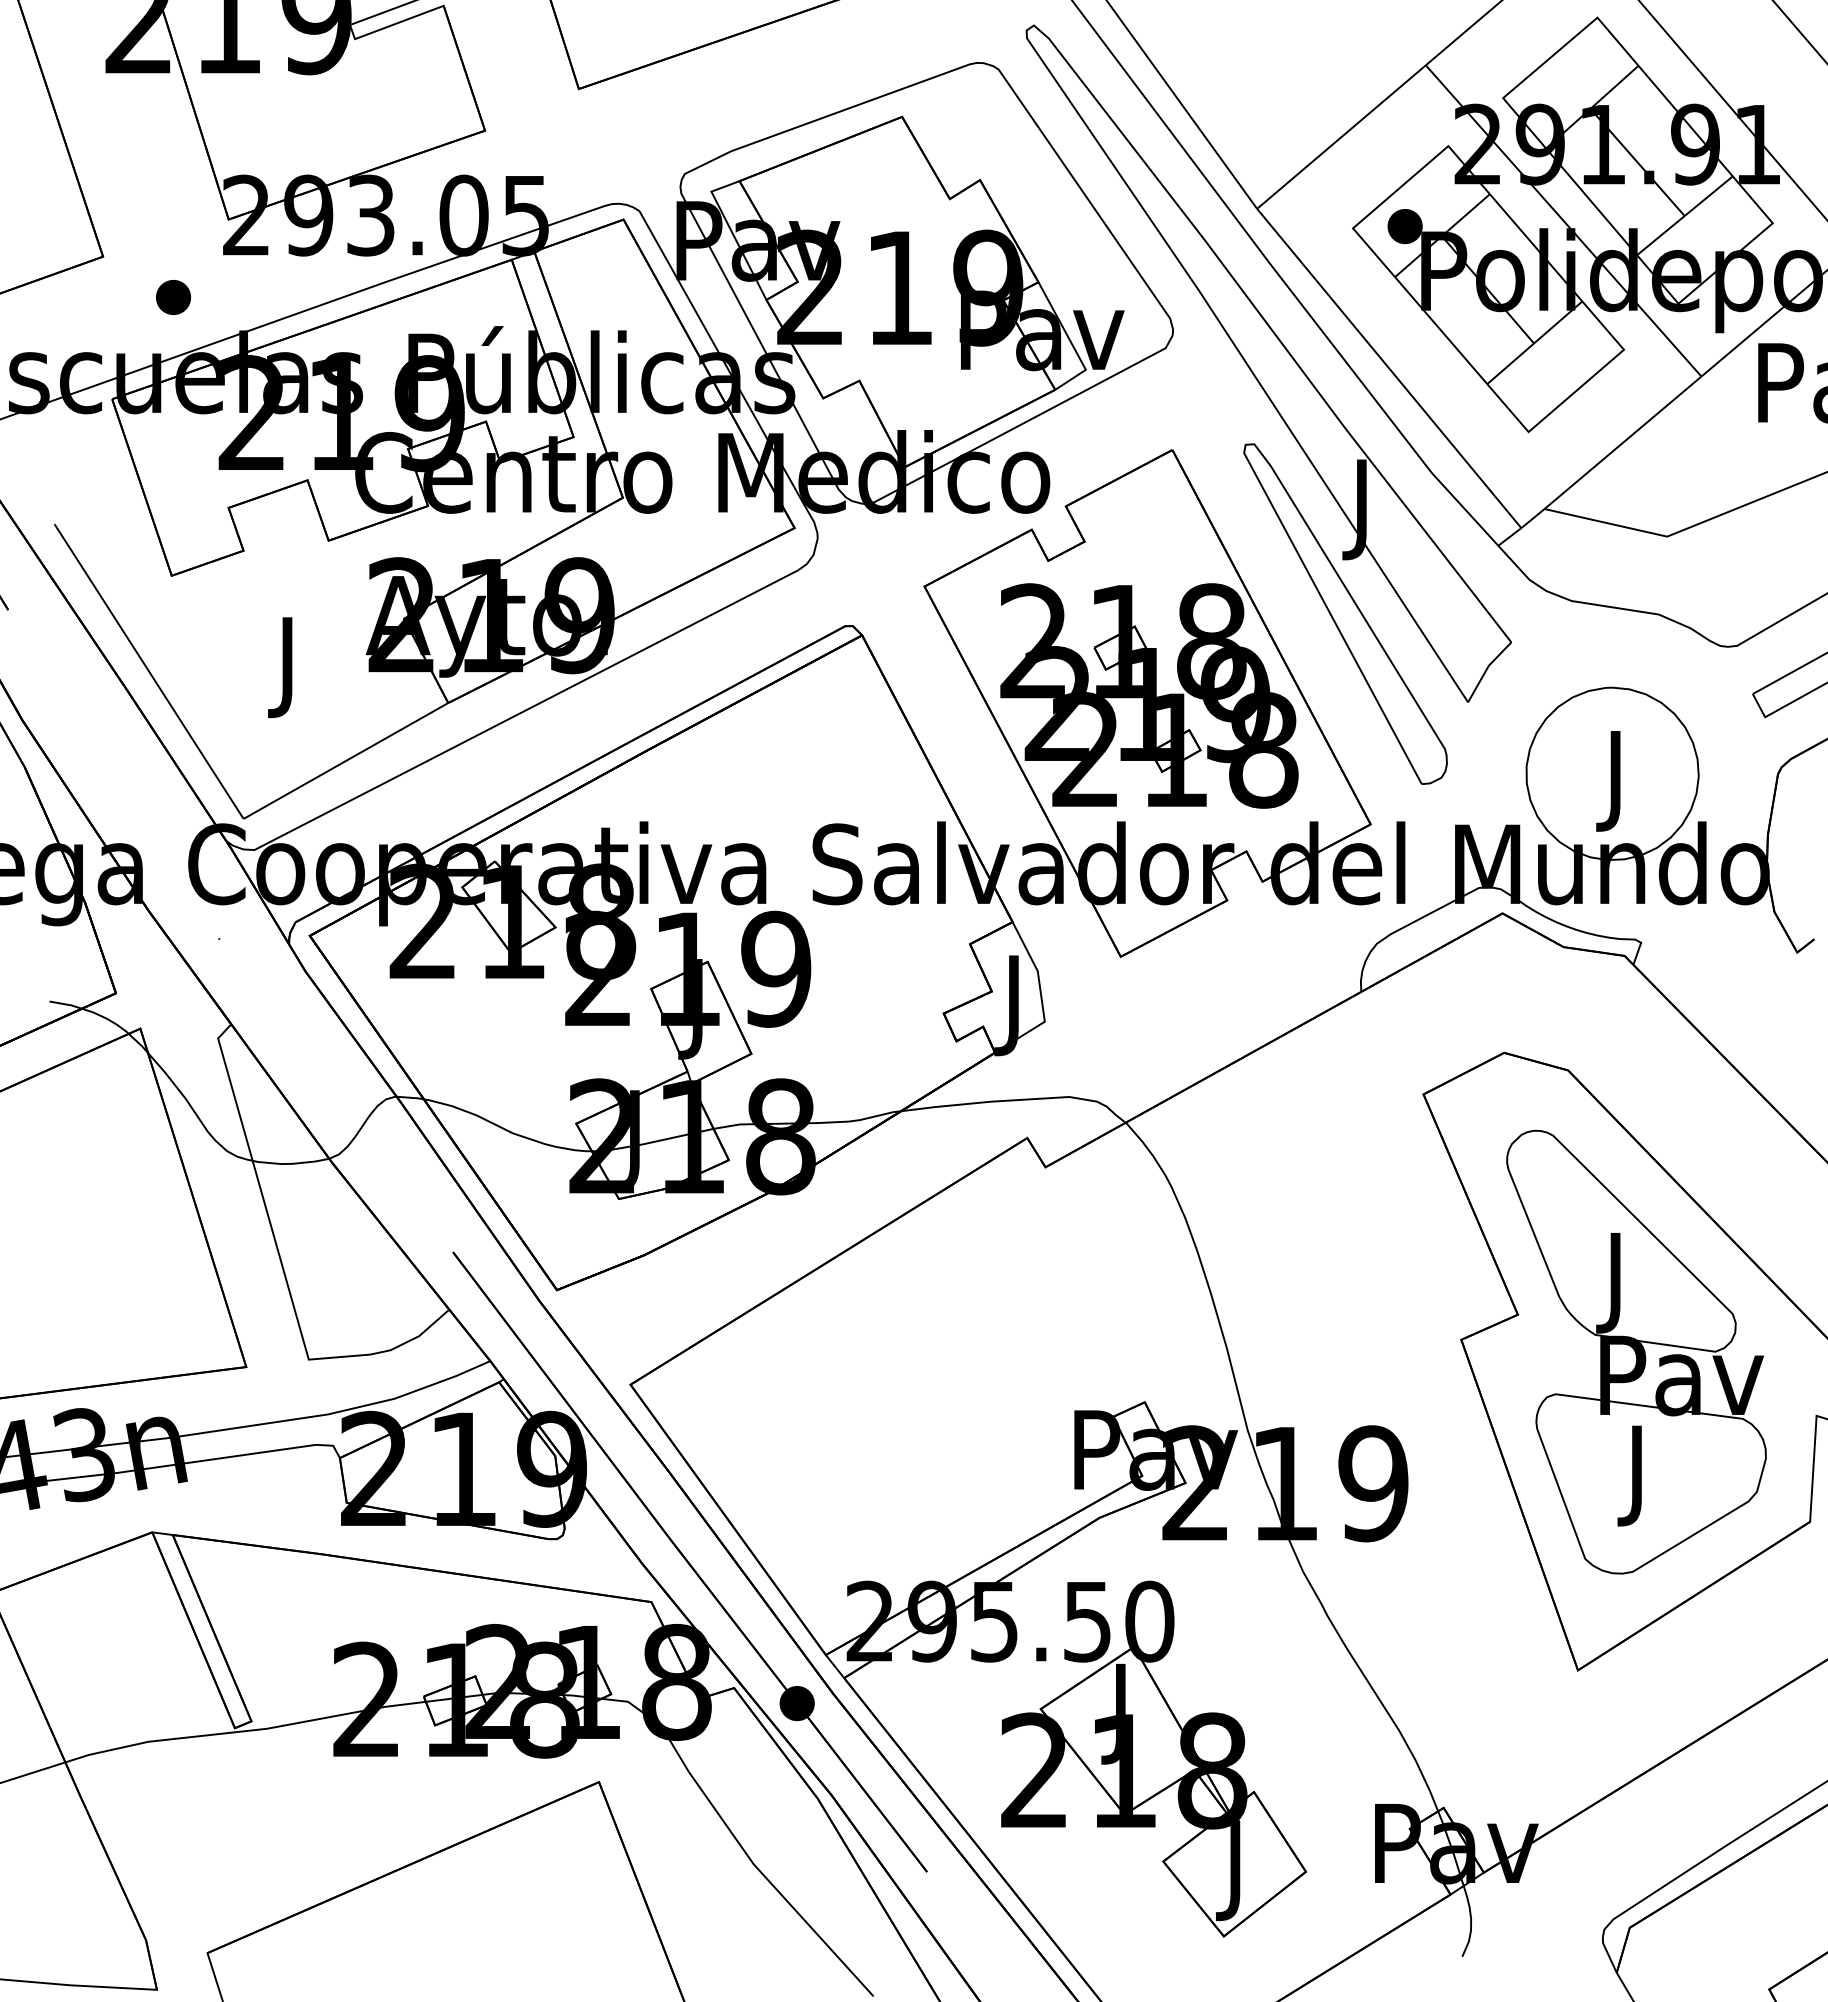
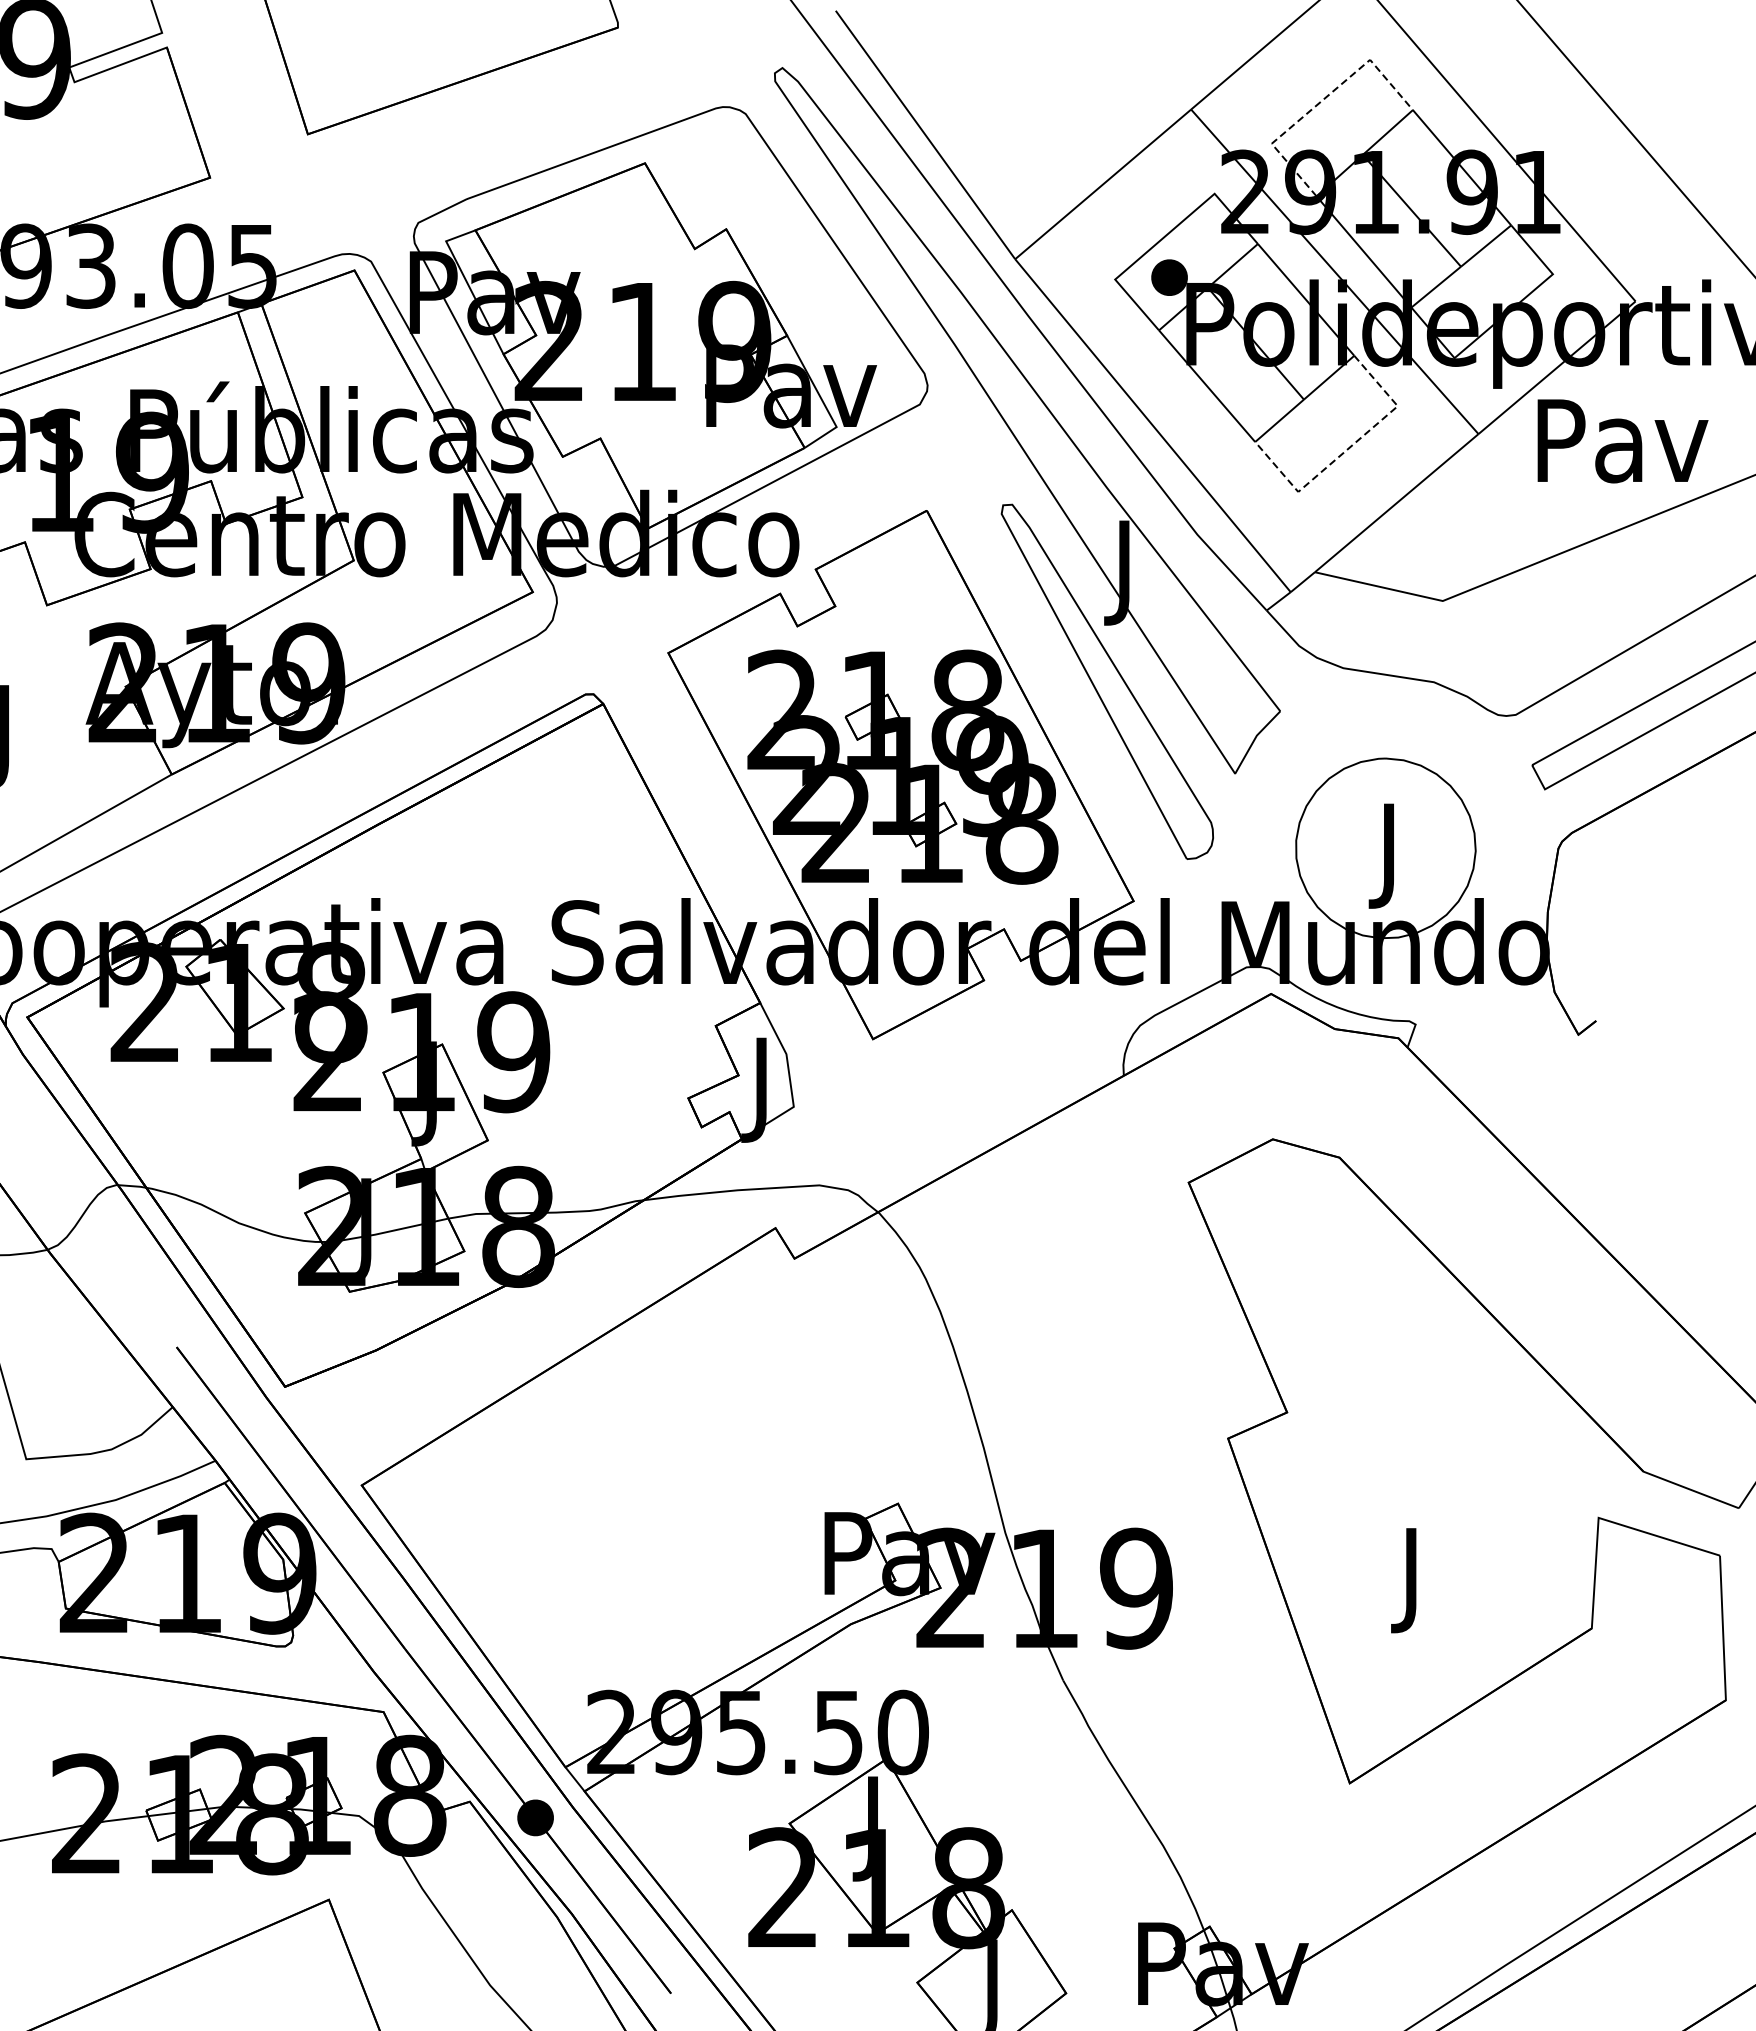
line: (1549, 58) -> (1320, 102), solid -> dashed
line: (1576, 390) -> (1348, 448), solid -> dashed
part: (1636, 1351) -> (1410, 1450), removed

